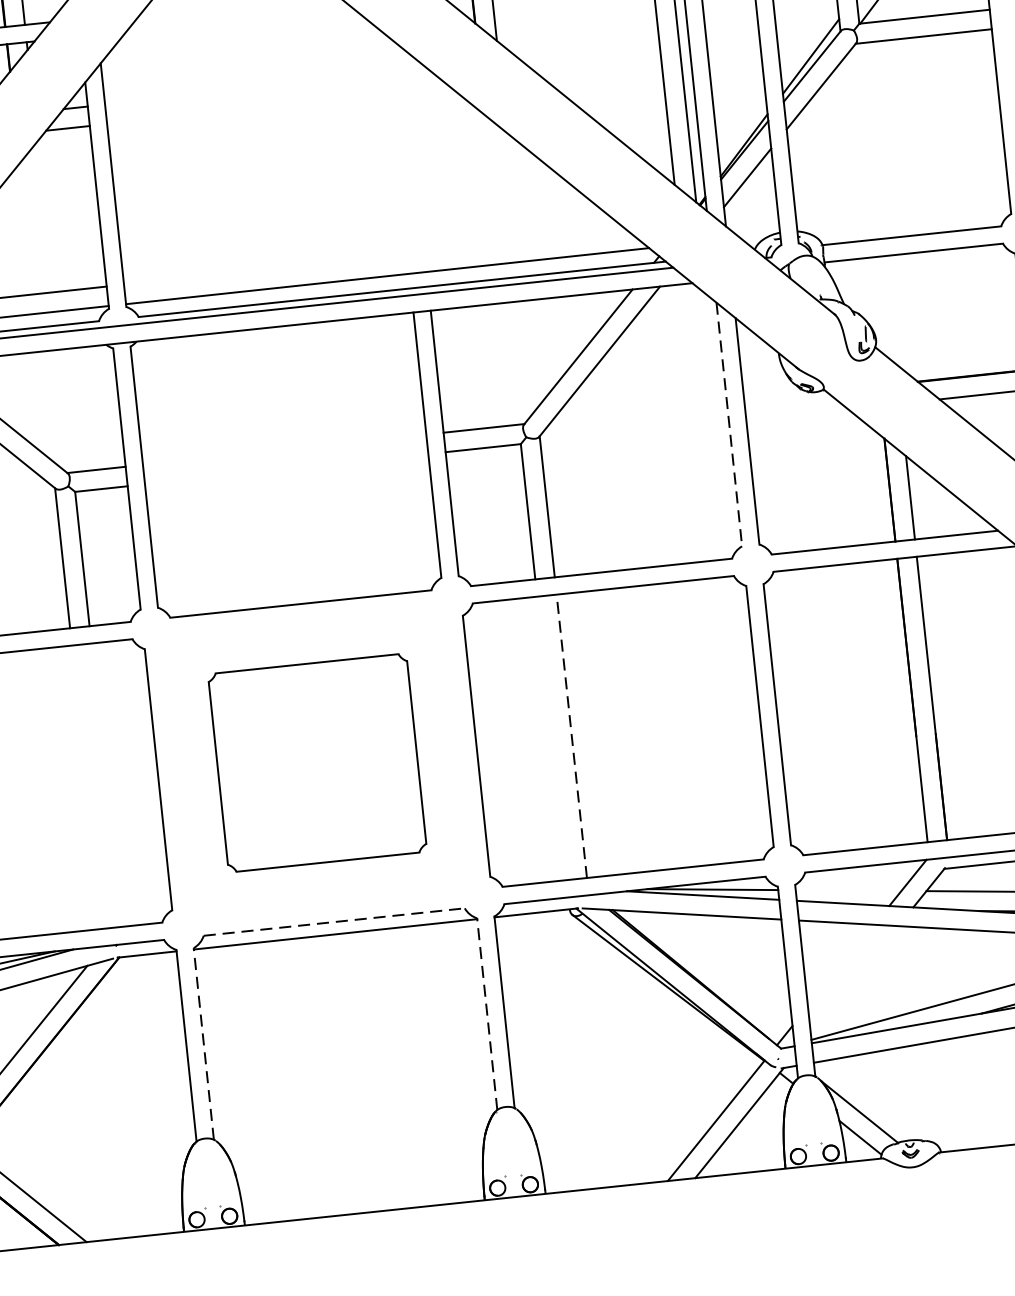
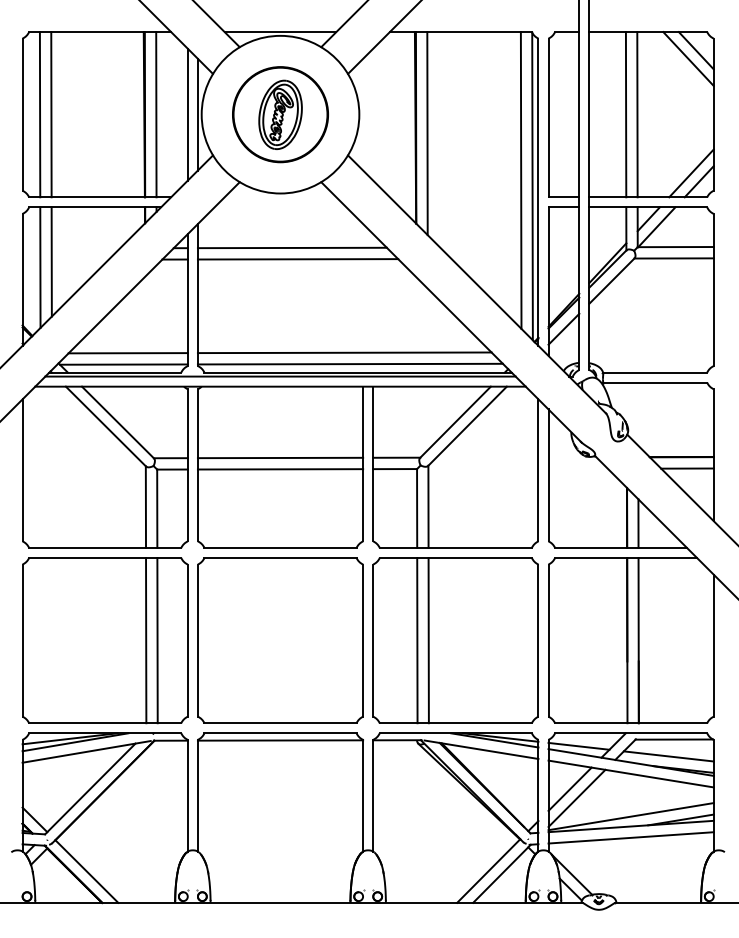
line: (265, 86) -> (291, 247), added
line: (277, 106) -> (297, 259), added
line: (375, 257) -> (344, 352), added
line: (729, 424) -> (538, 470), dashed -> solid
line: (284, 448) -> (280, 457), added
line: (286, 469) -> (280, 469), added
line: (571, 736) -> (428, 640), dashed -> solid
line: (552, 738) -> (417, 640), added
part: (317, 762) -> (280, 640), size x1.43
line: (106, 785) -> (157, 640), added
line: (87, 786) -> (146, 640), added
line: (847, 889) -> (578, 745), added
line: (335, 922) -> (281, 733), dashed -> solid
line: (839, 964) -> (569, 788), added
line: (853, 978) -> (576, 797), added
line: (487, 1013) -> (363, 795), dashed -> solid
line: (203, 1043) -> (197, 795), dashed -> solid

